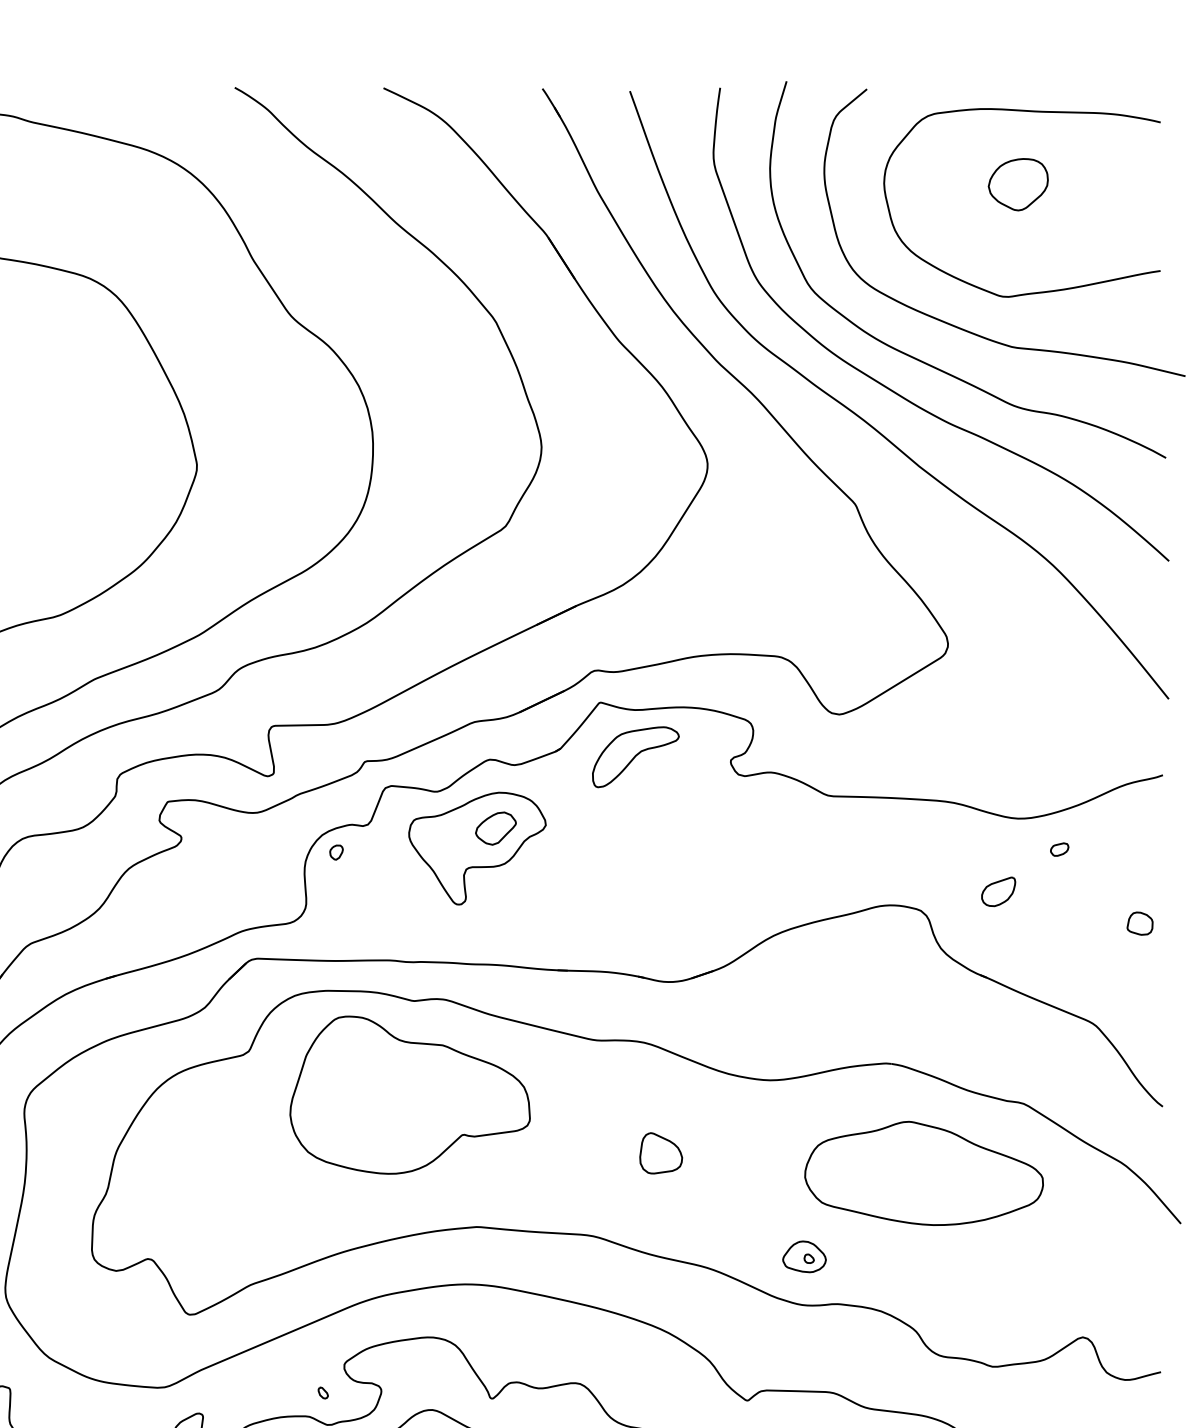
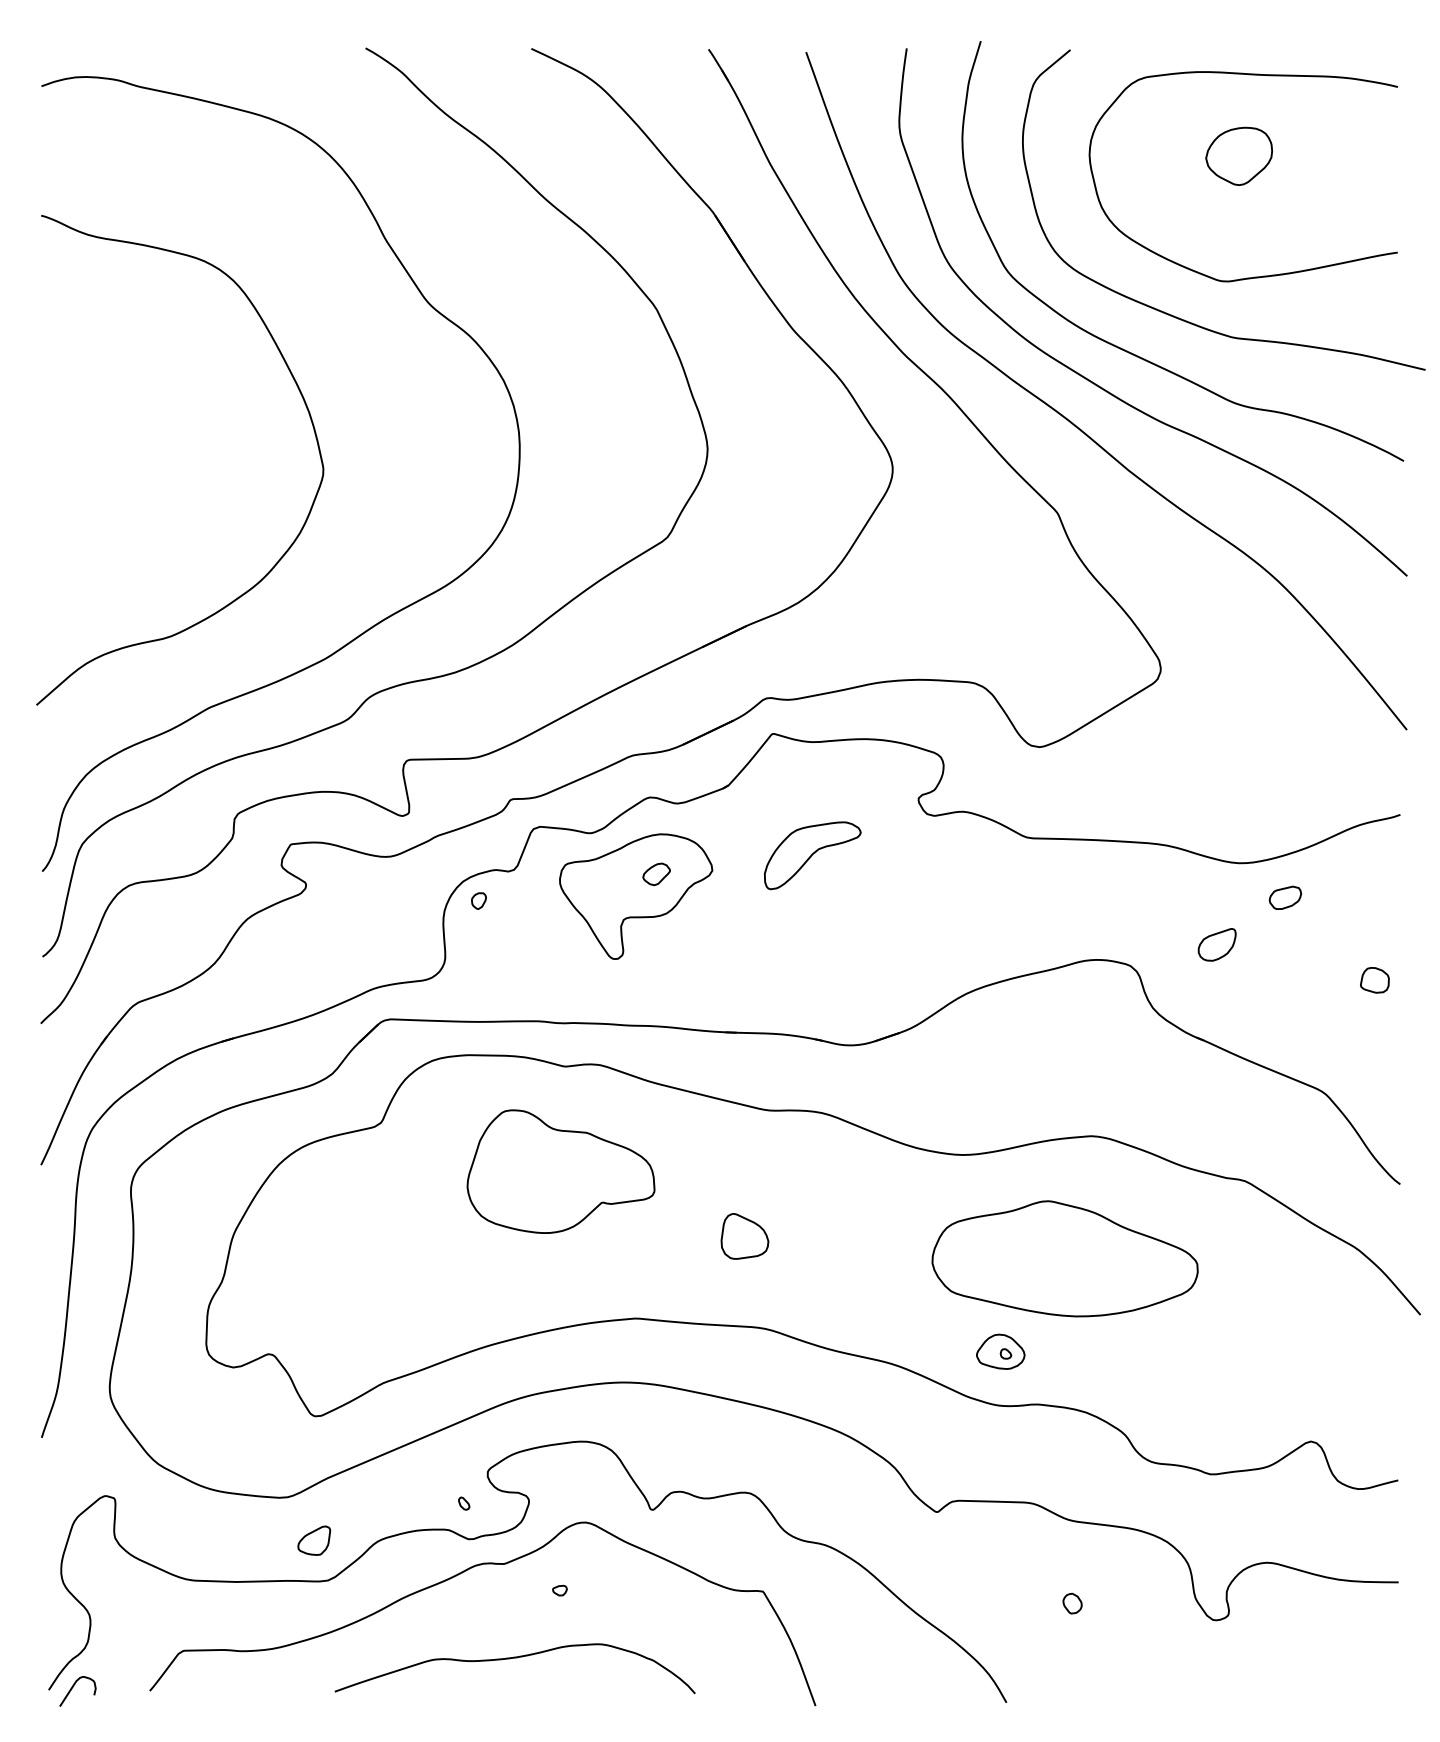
part: (635, 757) -> (812, 855), moved
part: (495, 828) -> (656, 874), size x0.6
part: (1058, 849) -> (1284, 897), size x1.6
part: (409, 1095) -> (560, 1171), size x0.7
part: (660, 1153) -> (744, 1236), moved
part: (923, 1173) -> (1064, 1258), moved

